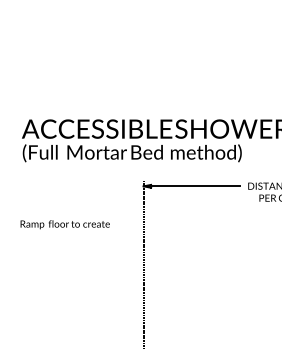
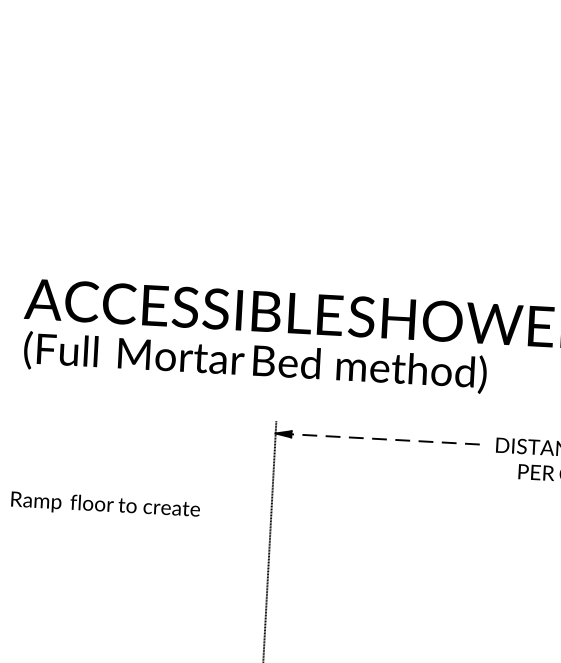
line: (191, 186) -> (376, 439), solid -> dashed

